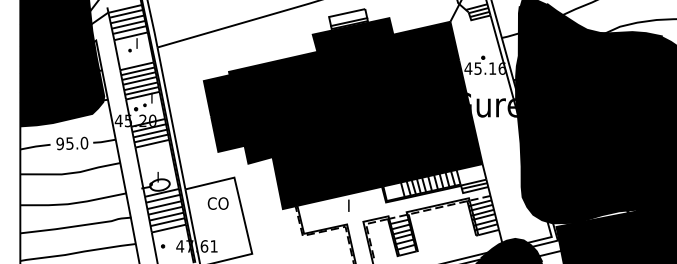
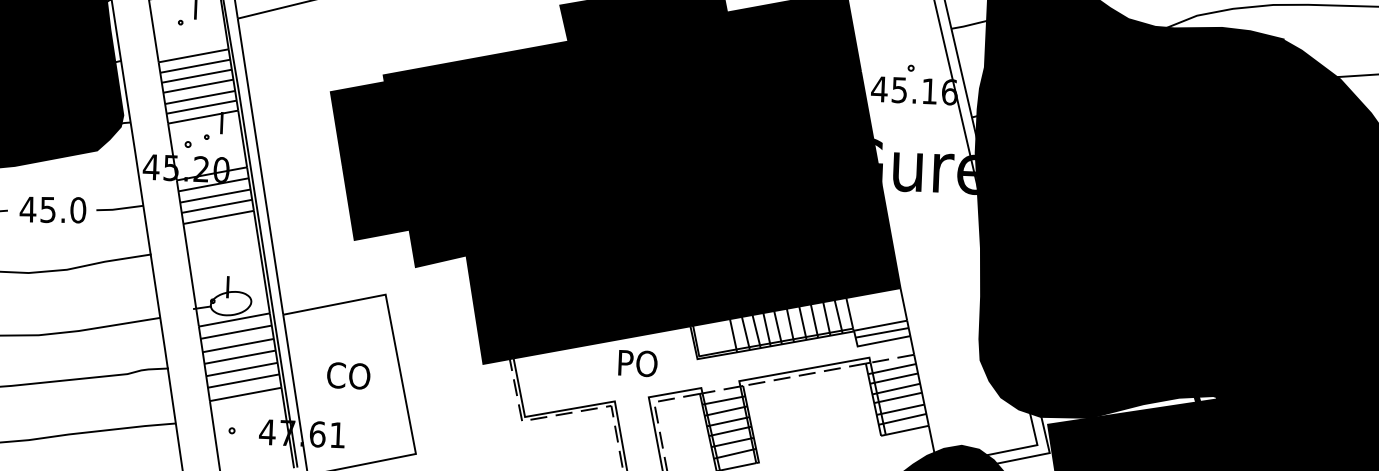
text: (60, 143) -> (28, 208), 95.0 -> 45.0
text: (217, 203) -> (347, 375), moved
text: (357, 205) -> (638, 363), I -> PO

